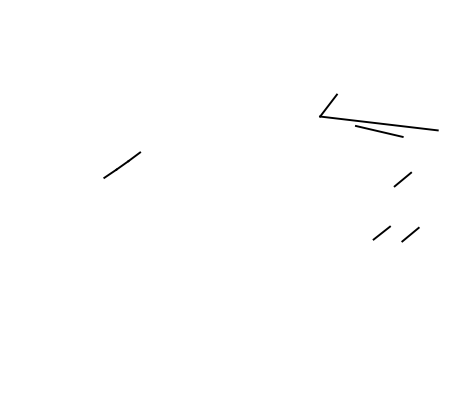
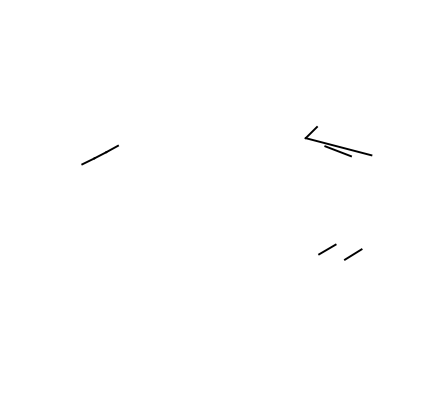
part: (377, 114) -> (338, 141), size x0.62
line: (402, 179) -> (352, 203), removed

